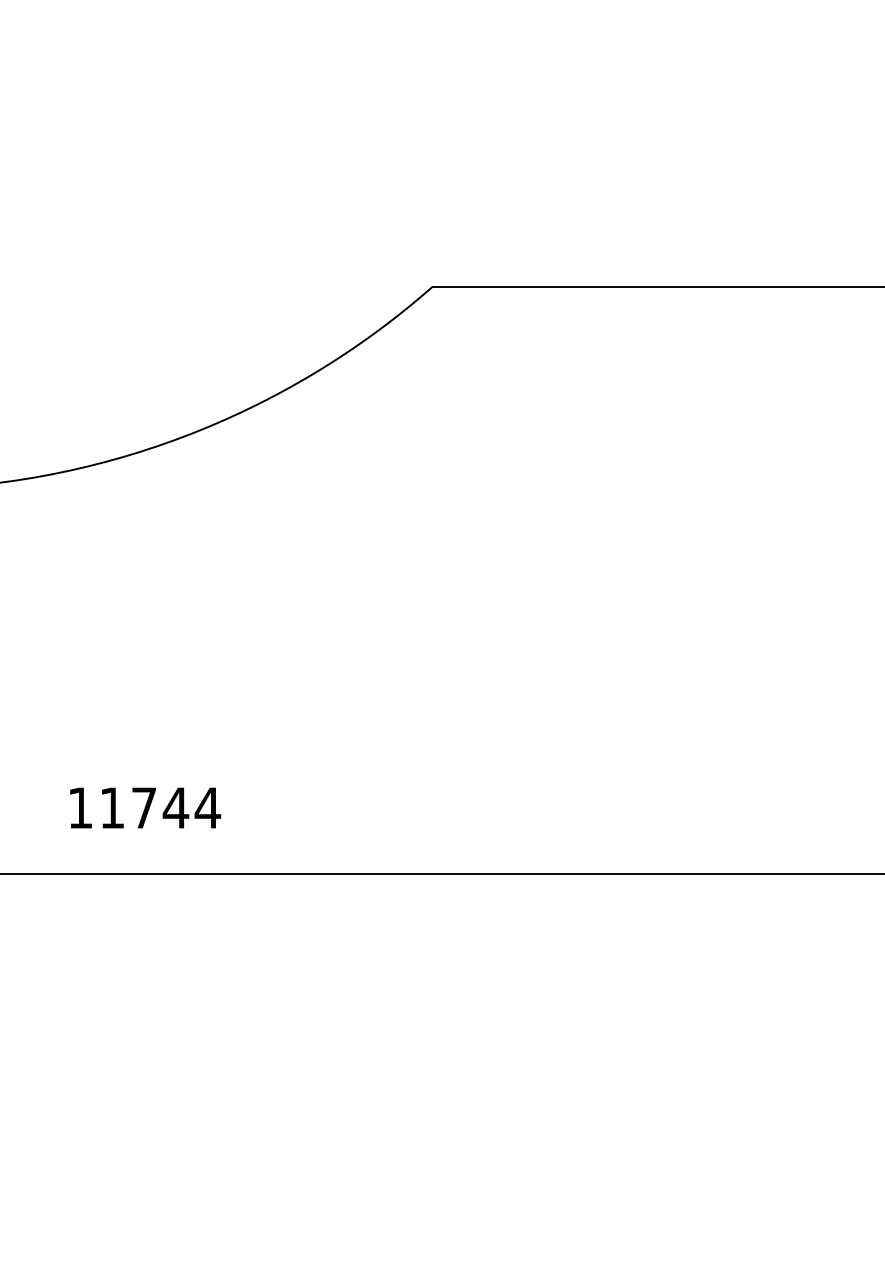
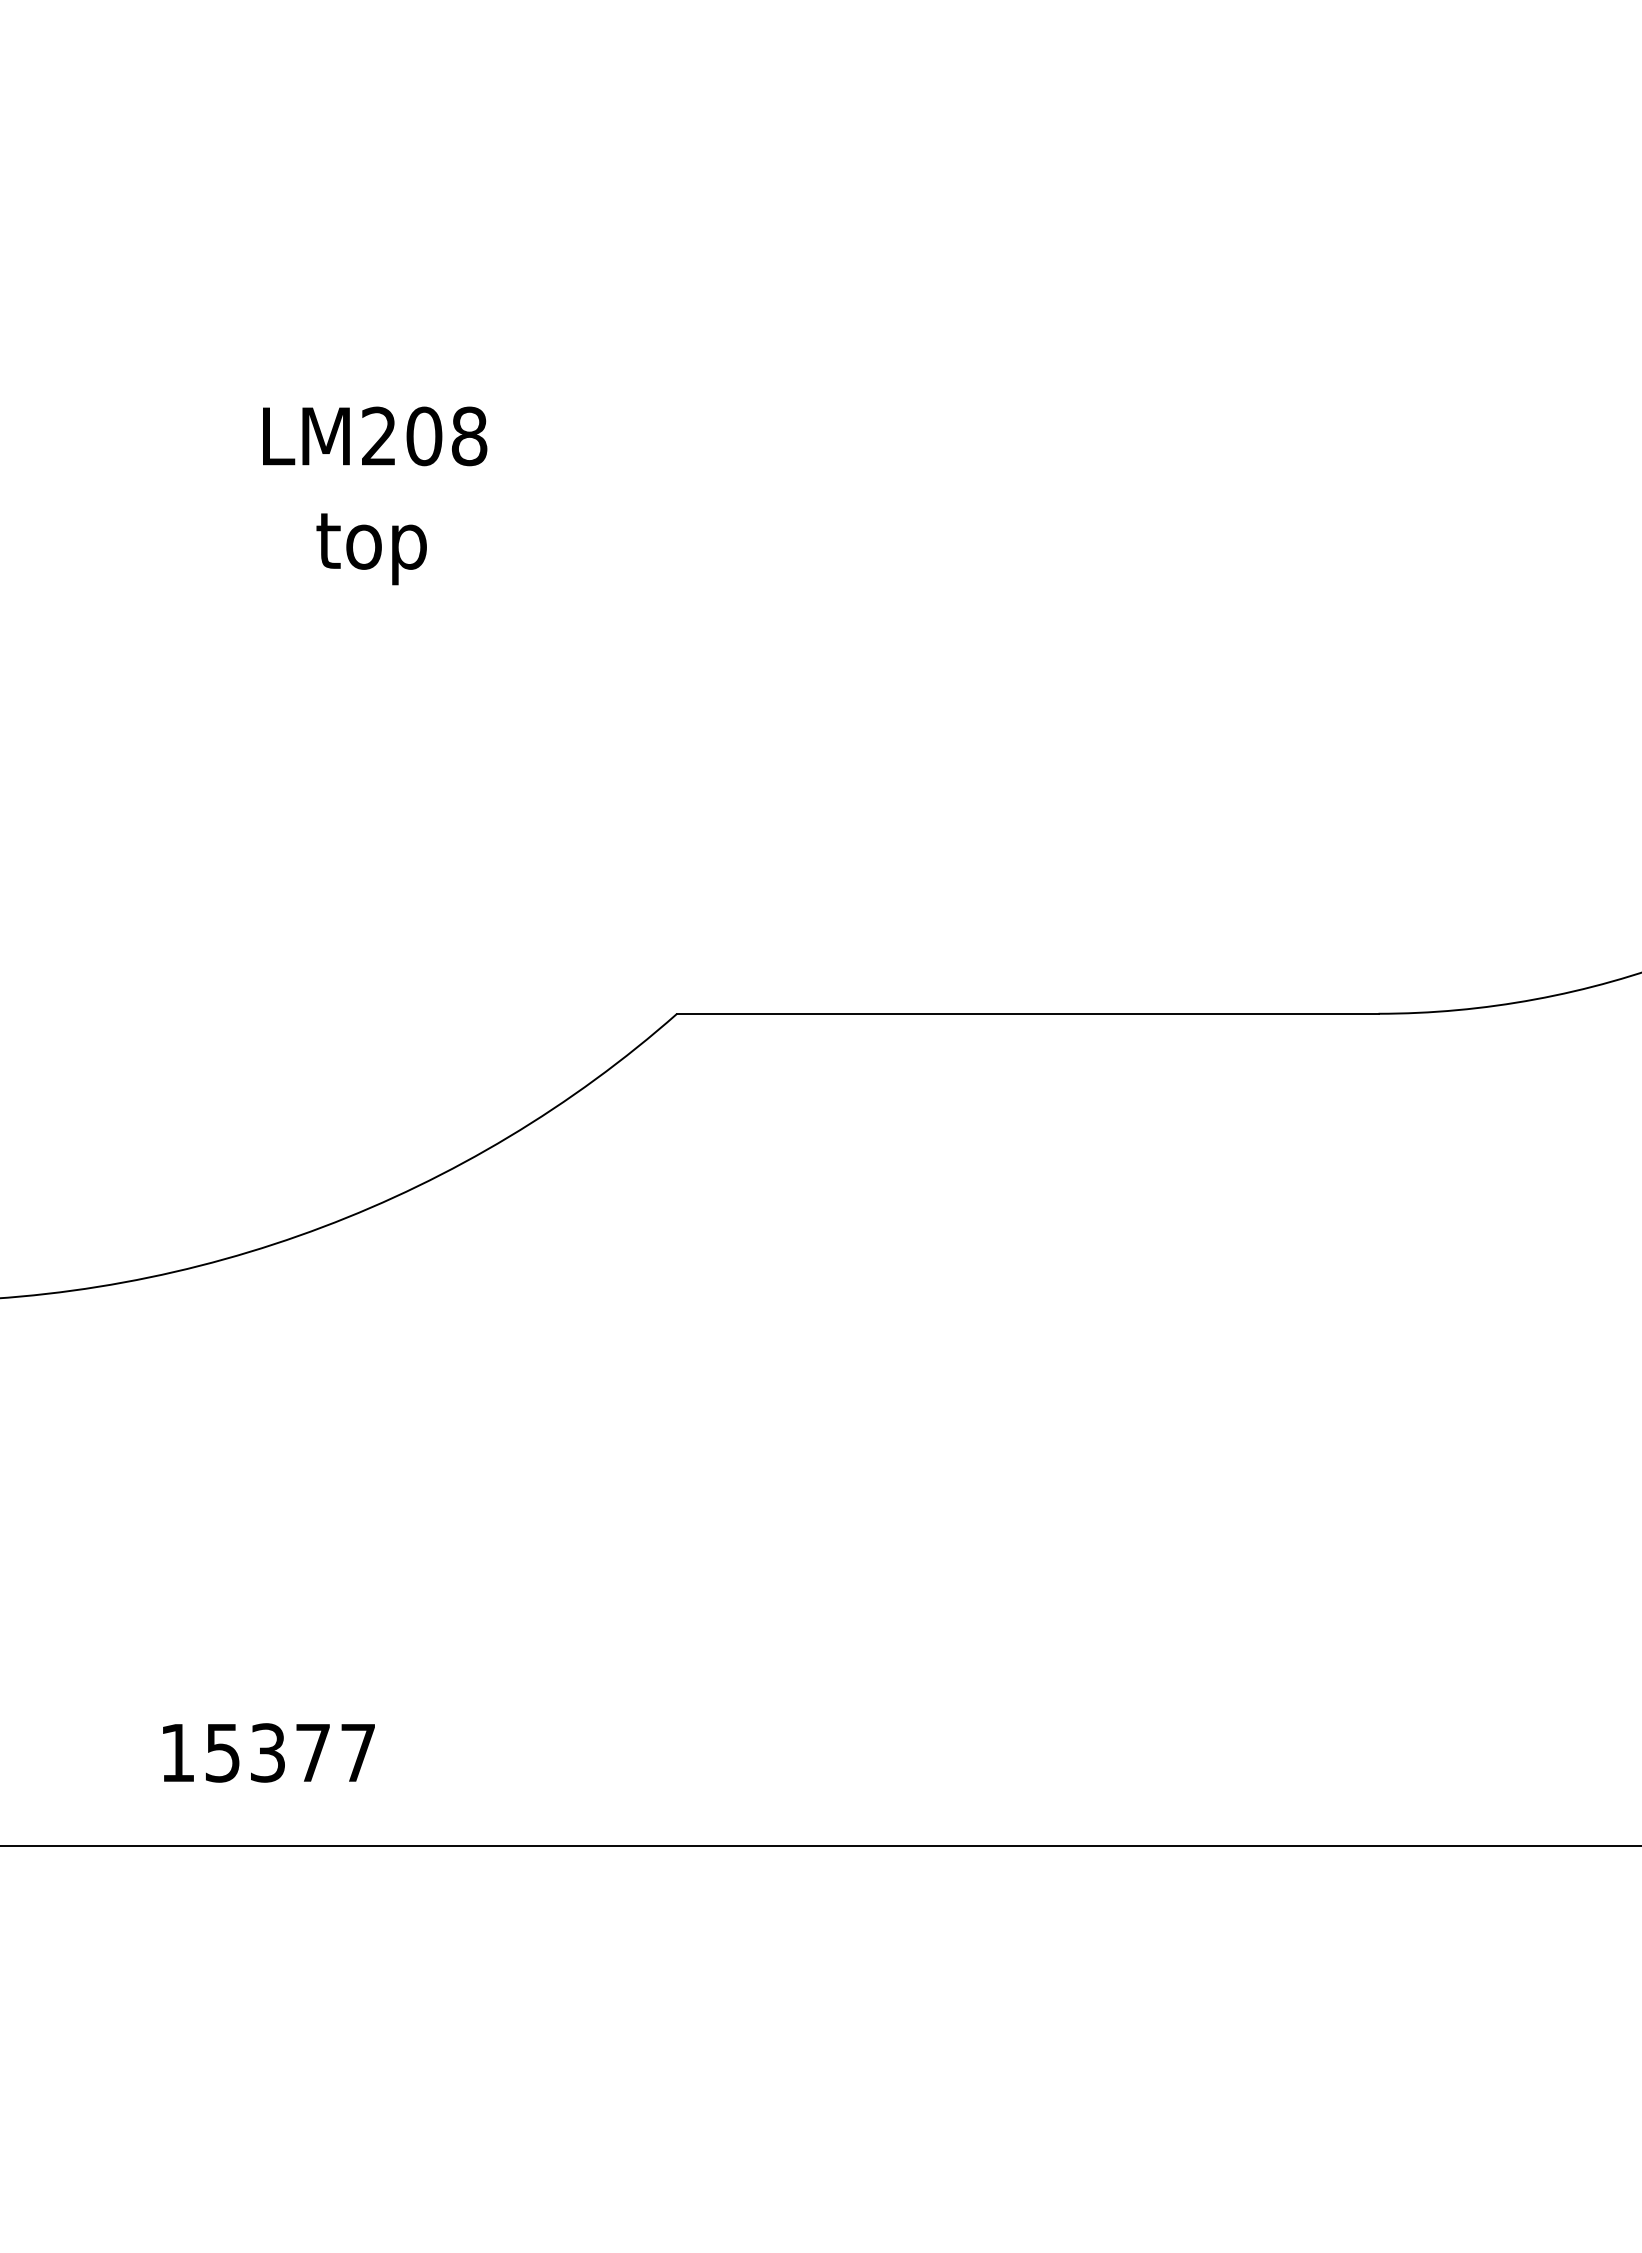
text: (160, 807) -> (290, 1752), 11744 -> 15377

